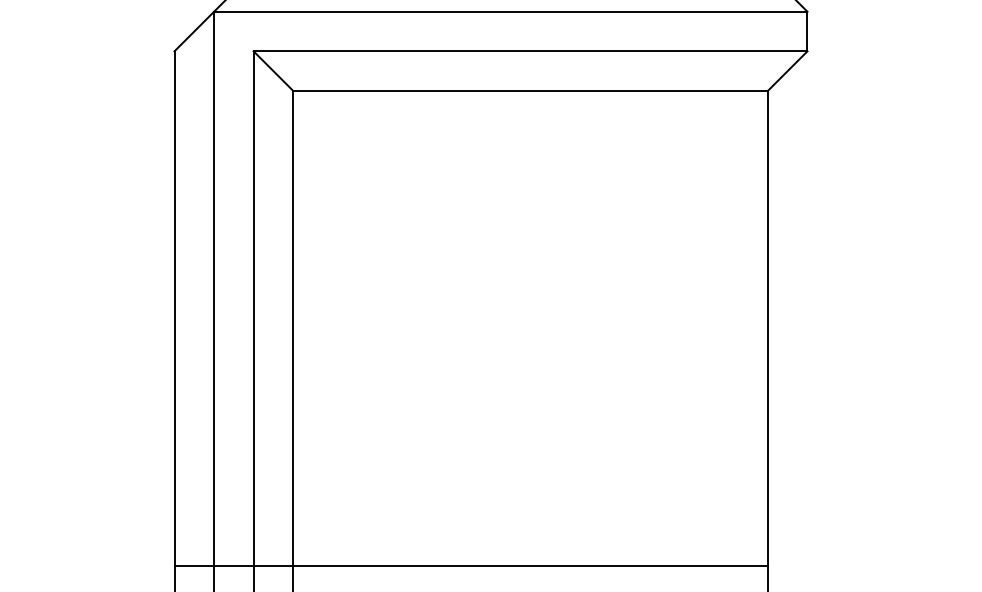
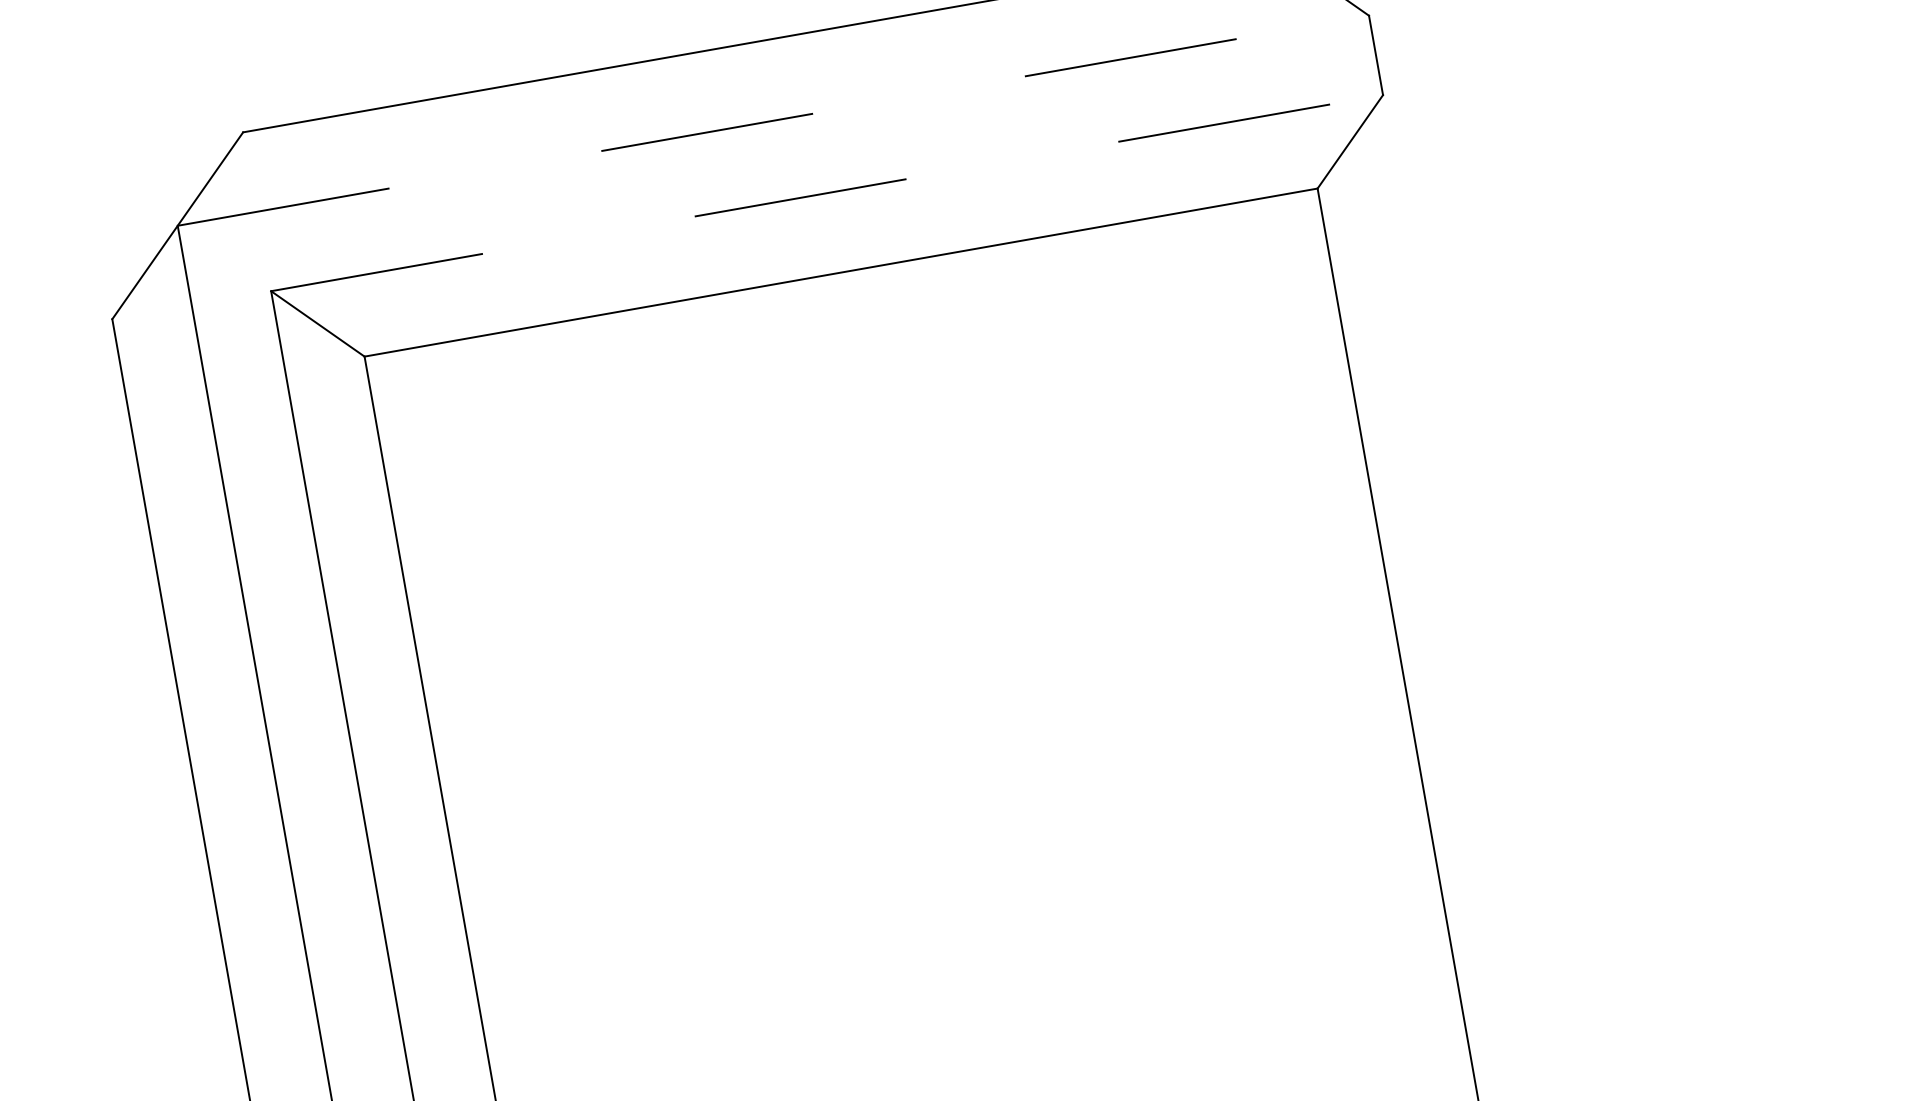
line: (510, 11) -> (772, 120), solid -> dashed
line: (530, 51) -> (827, 193), solid -> dashed

